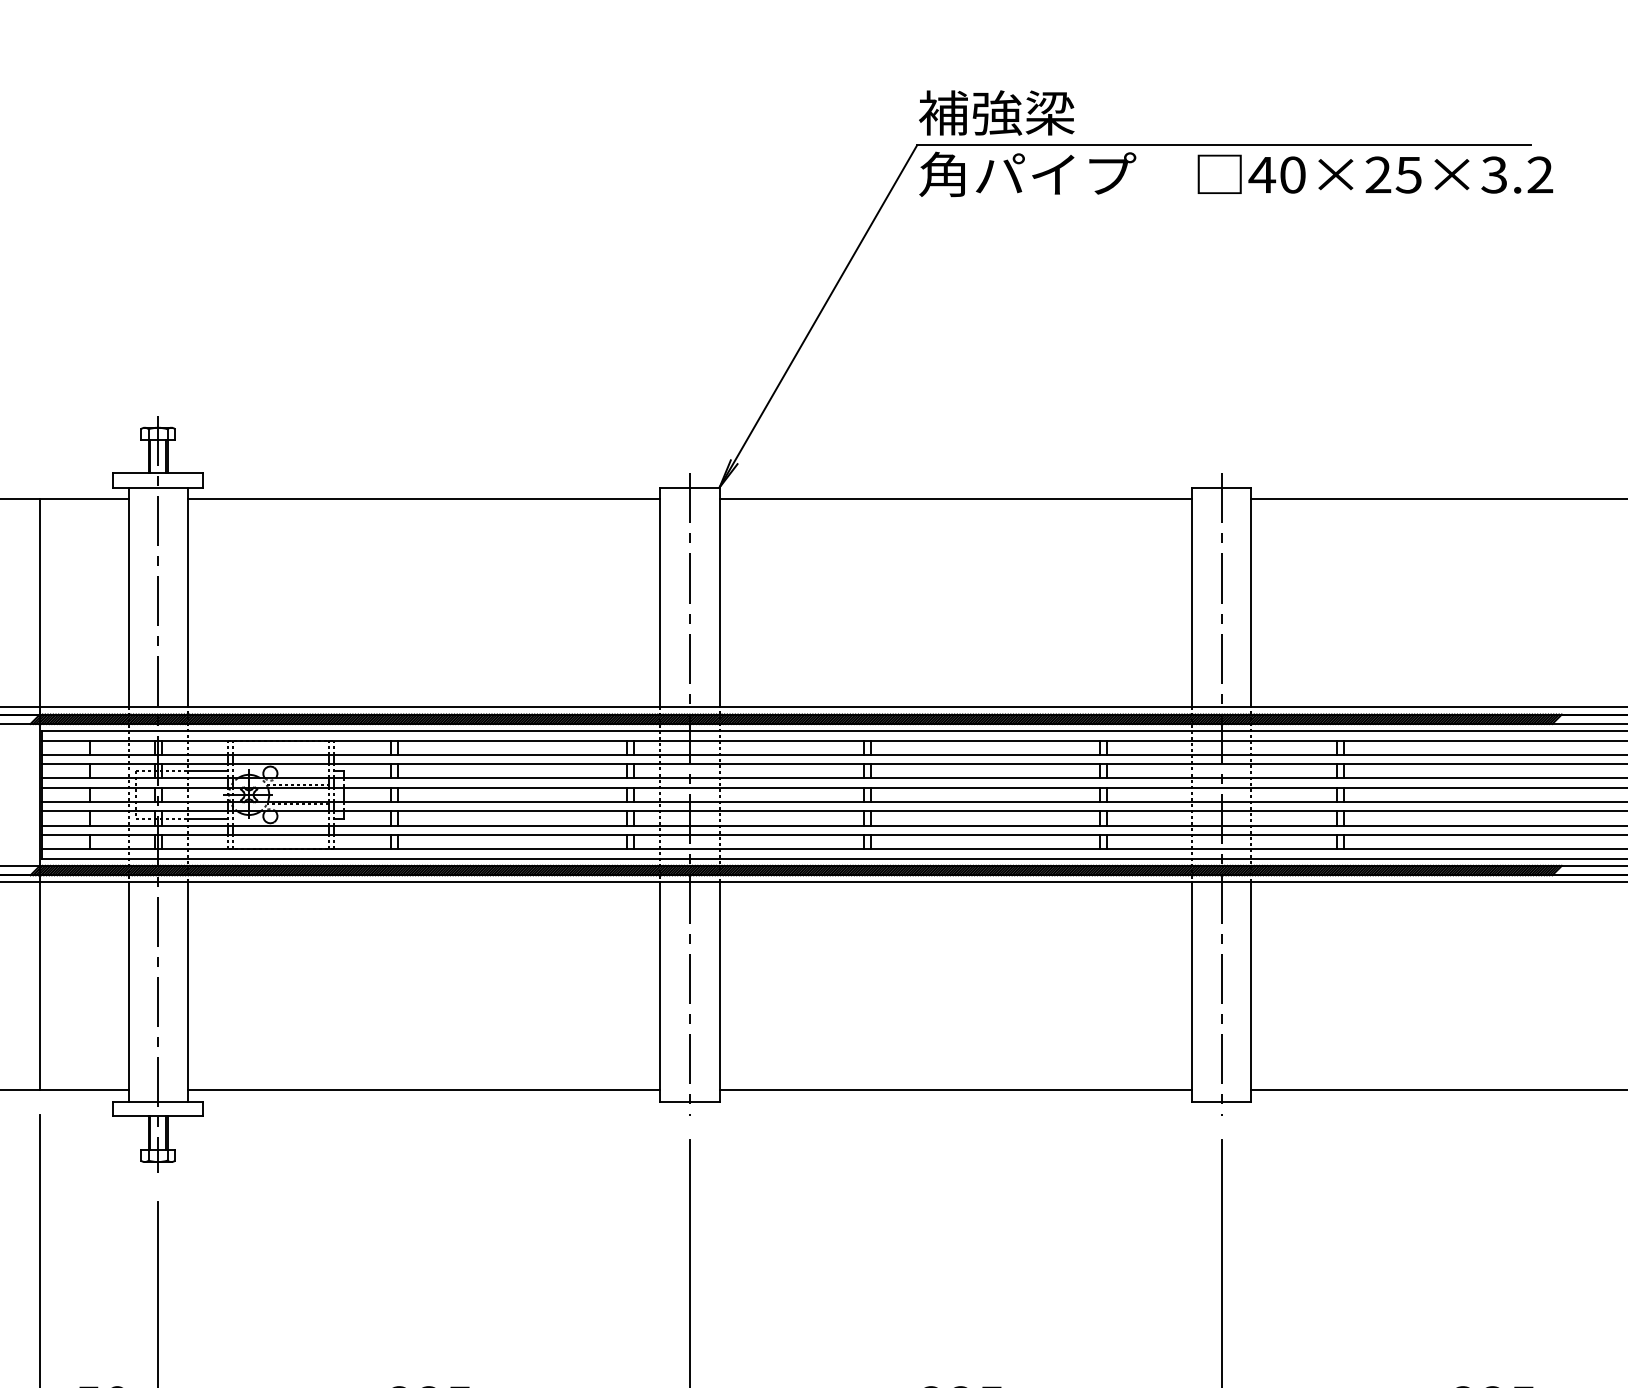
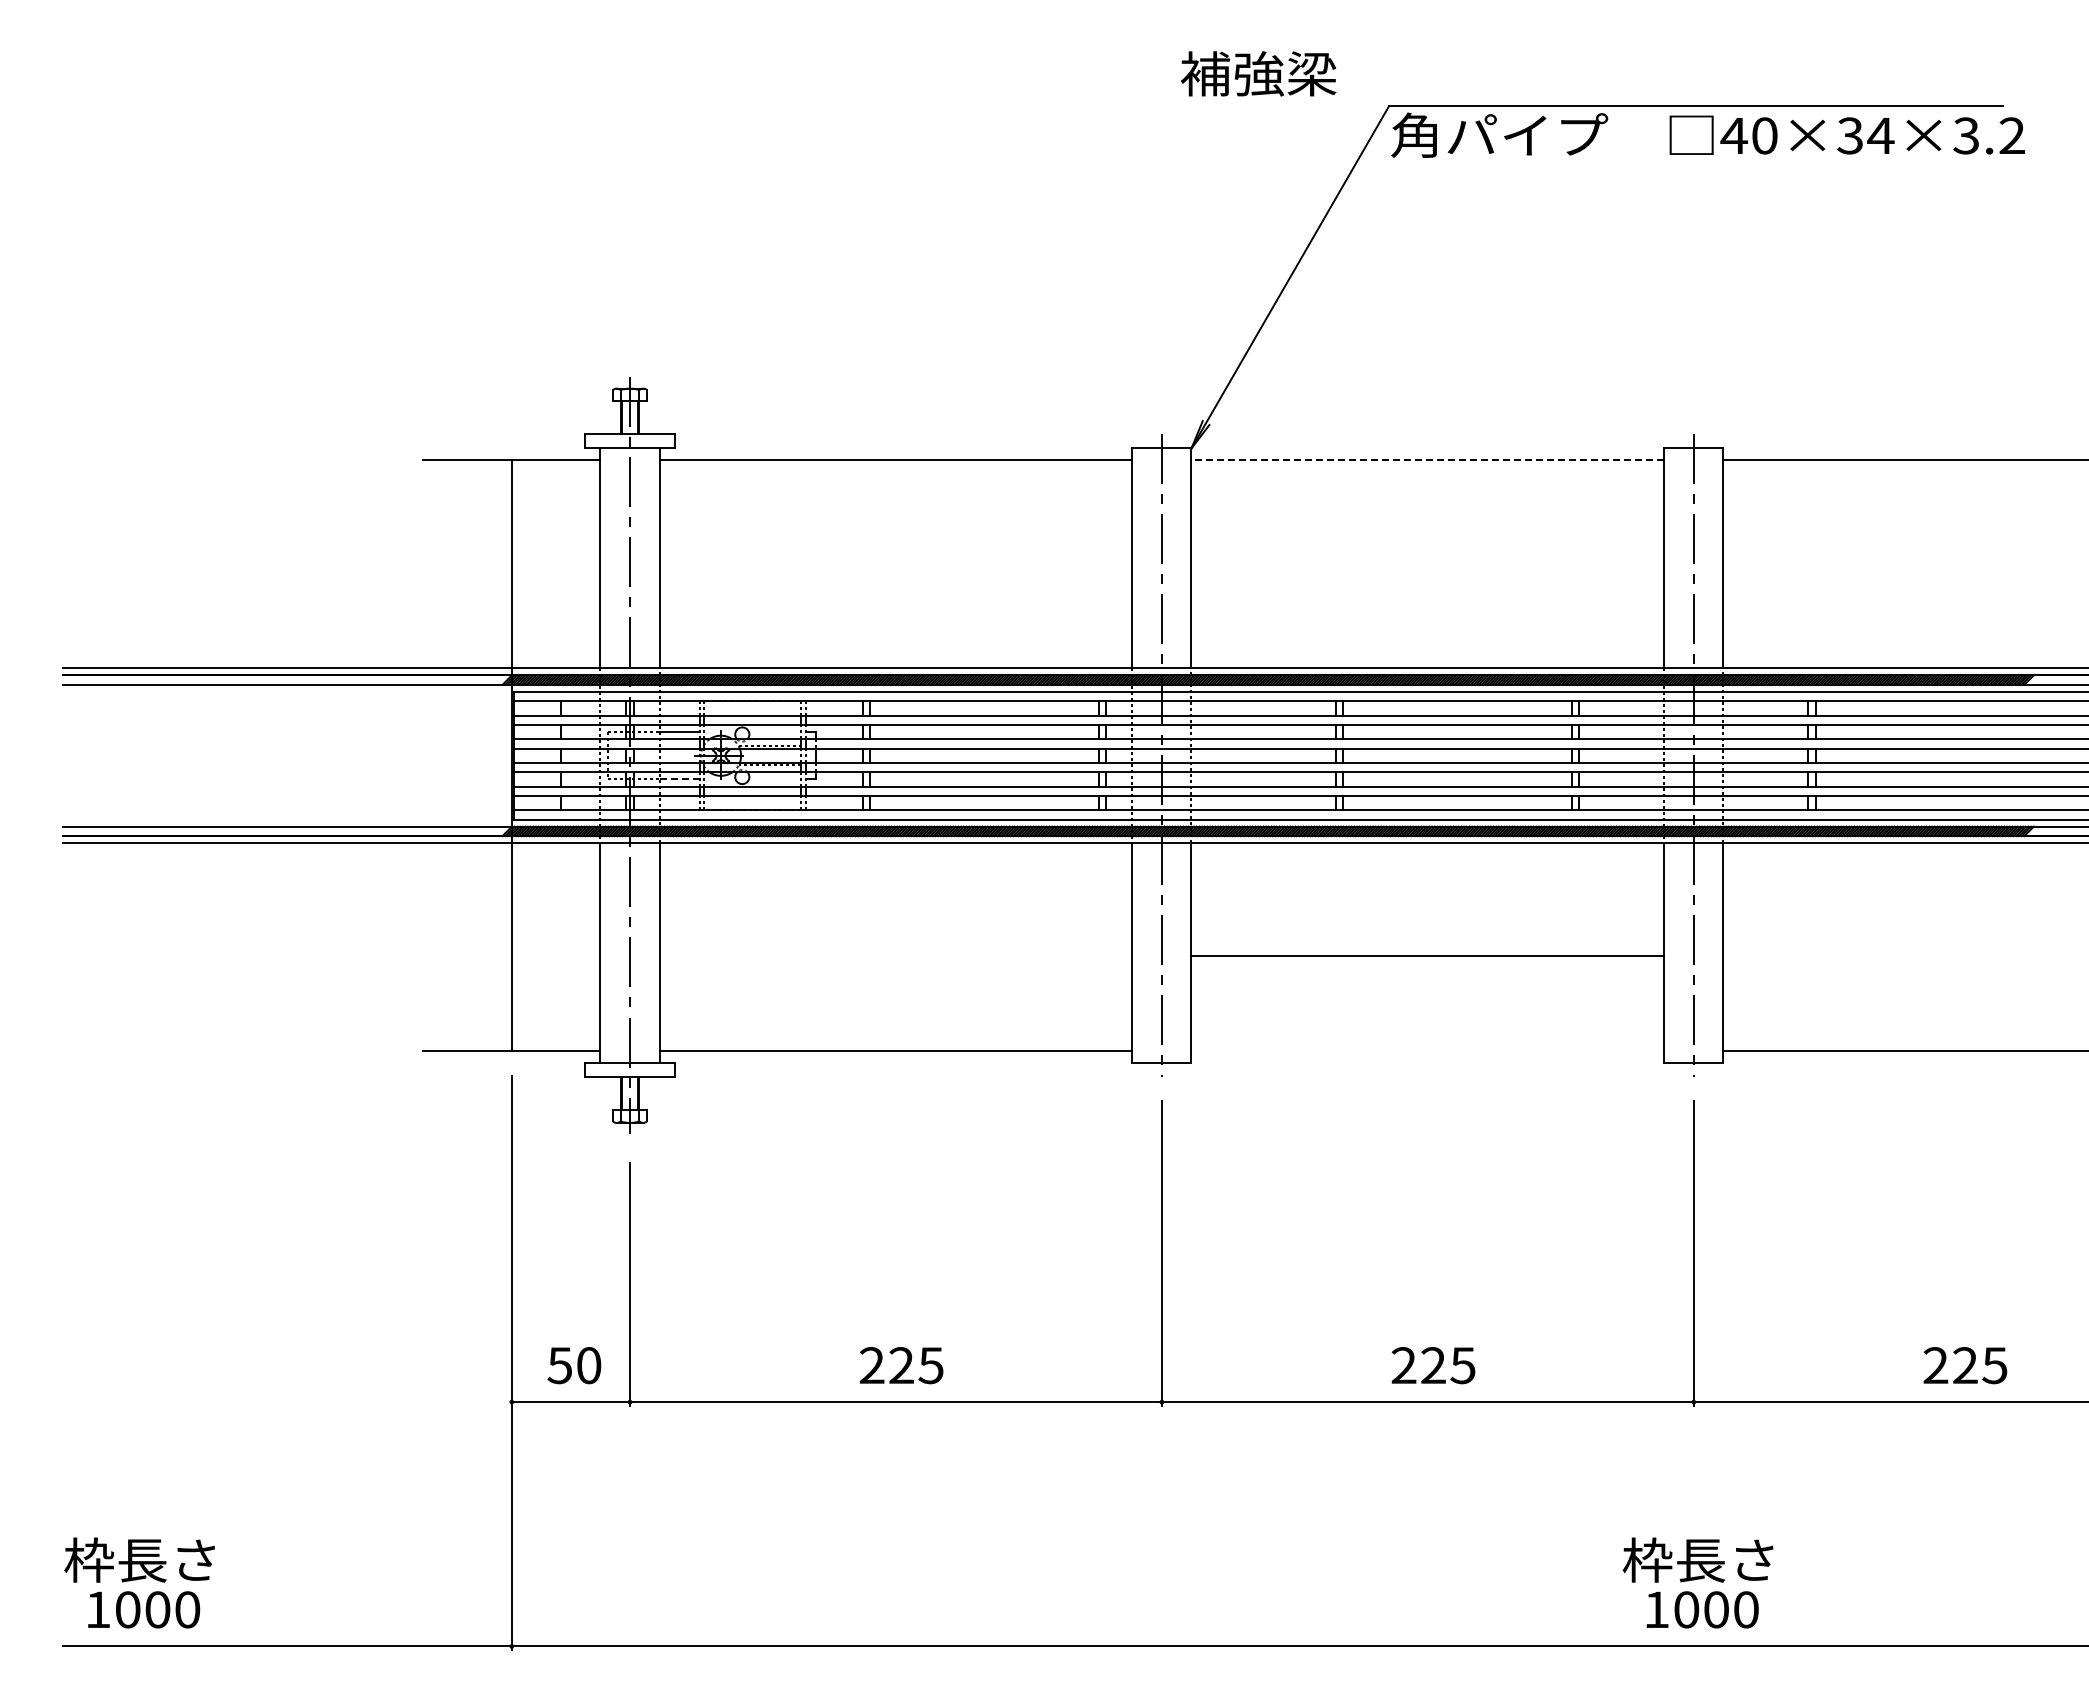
text: (996, 112) -> (1258, 73), moved
text: (1393, 175) -> (1865, 136), 40×25×3.2 -> 40×34×3.2
line: (955, 499) -> (1427, 460), solid -> dashed
line: (208, 818) -> (680, 779), solid -> dashed
line: (955, 1090) -> (1427, 956), moved

